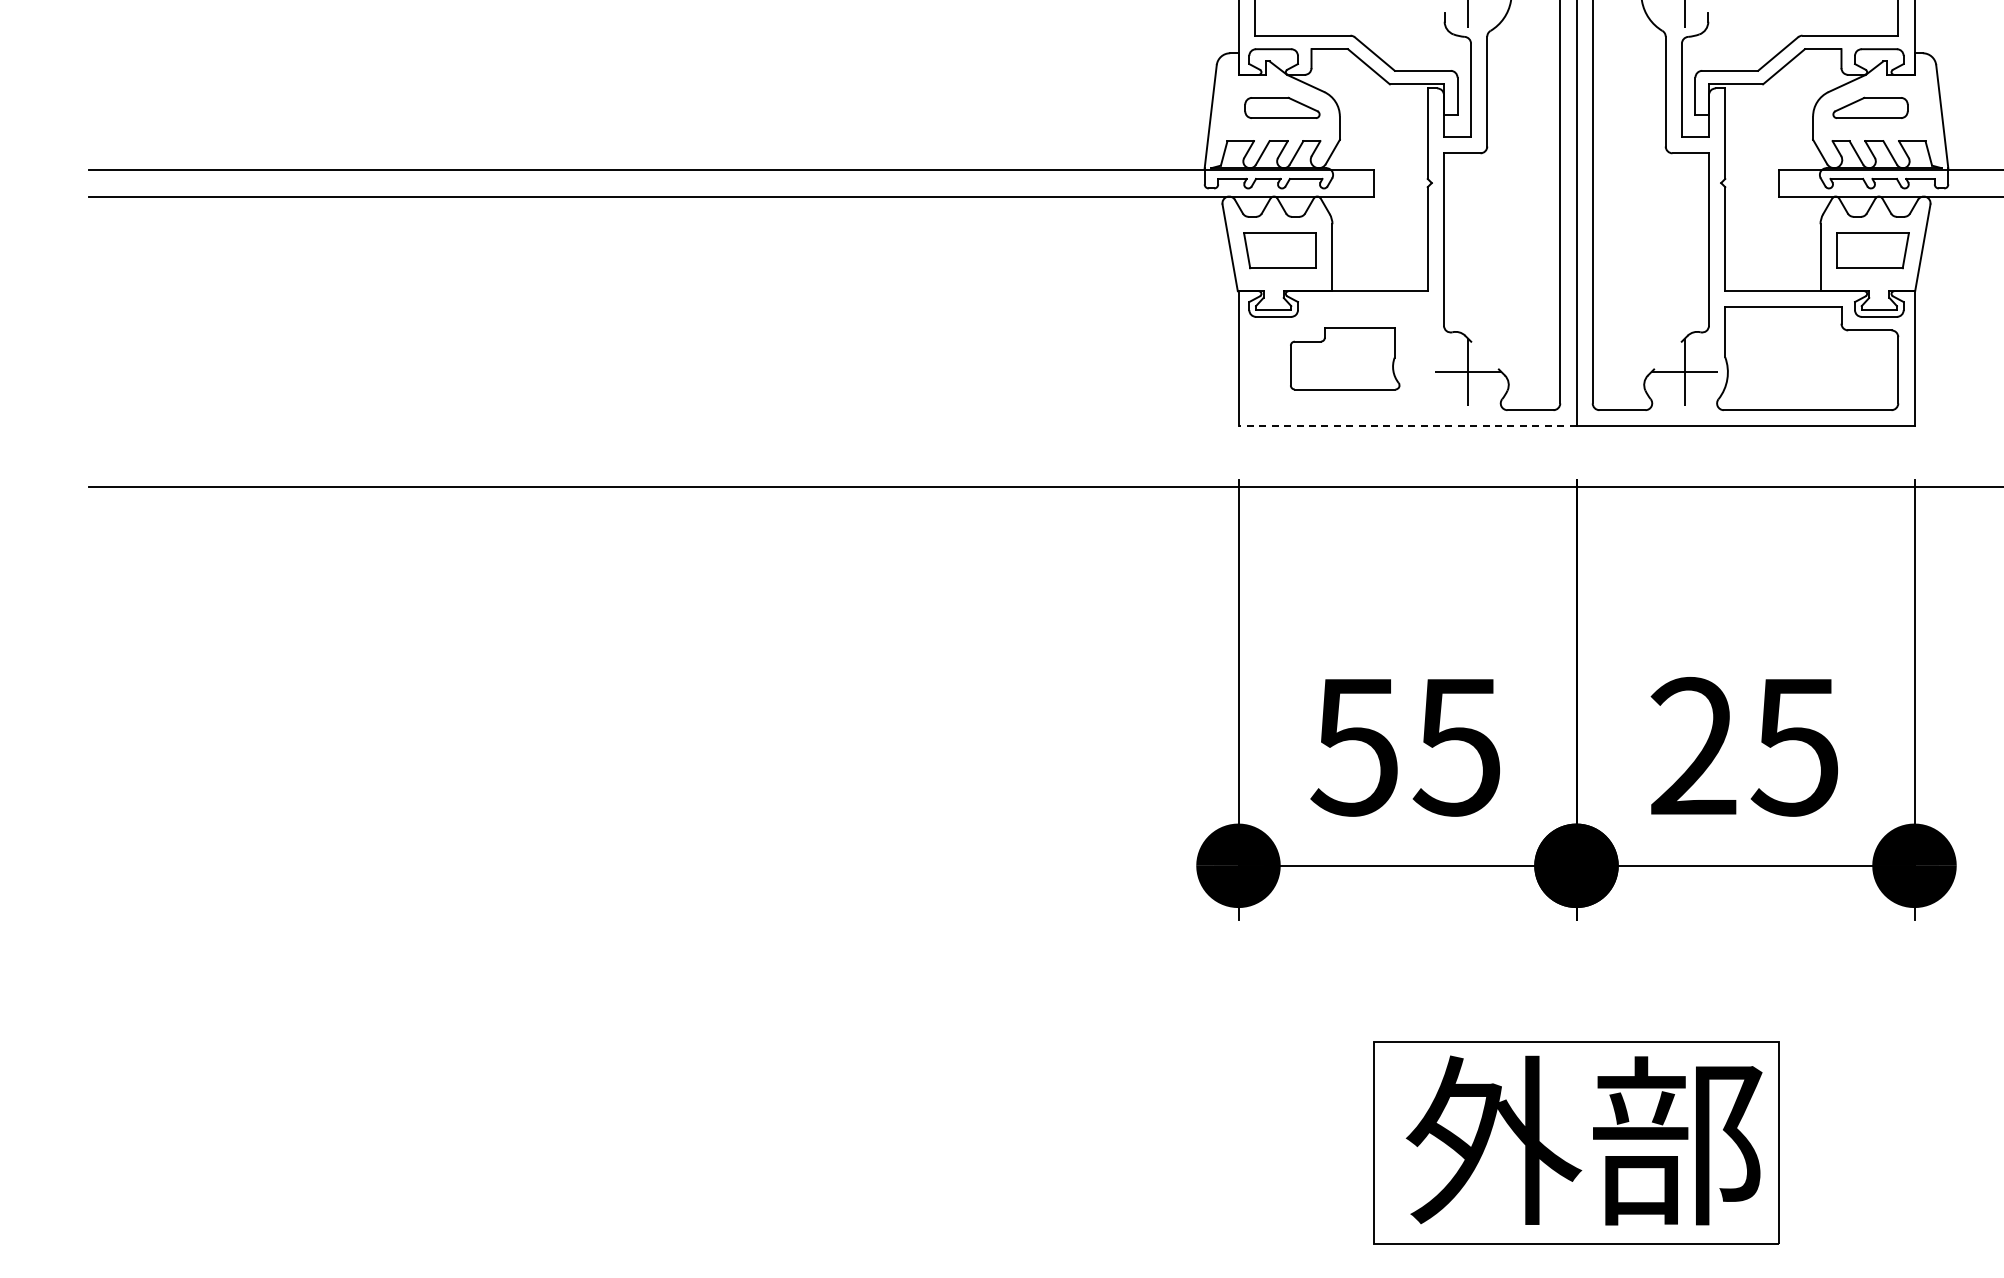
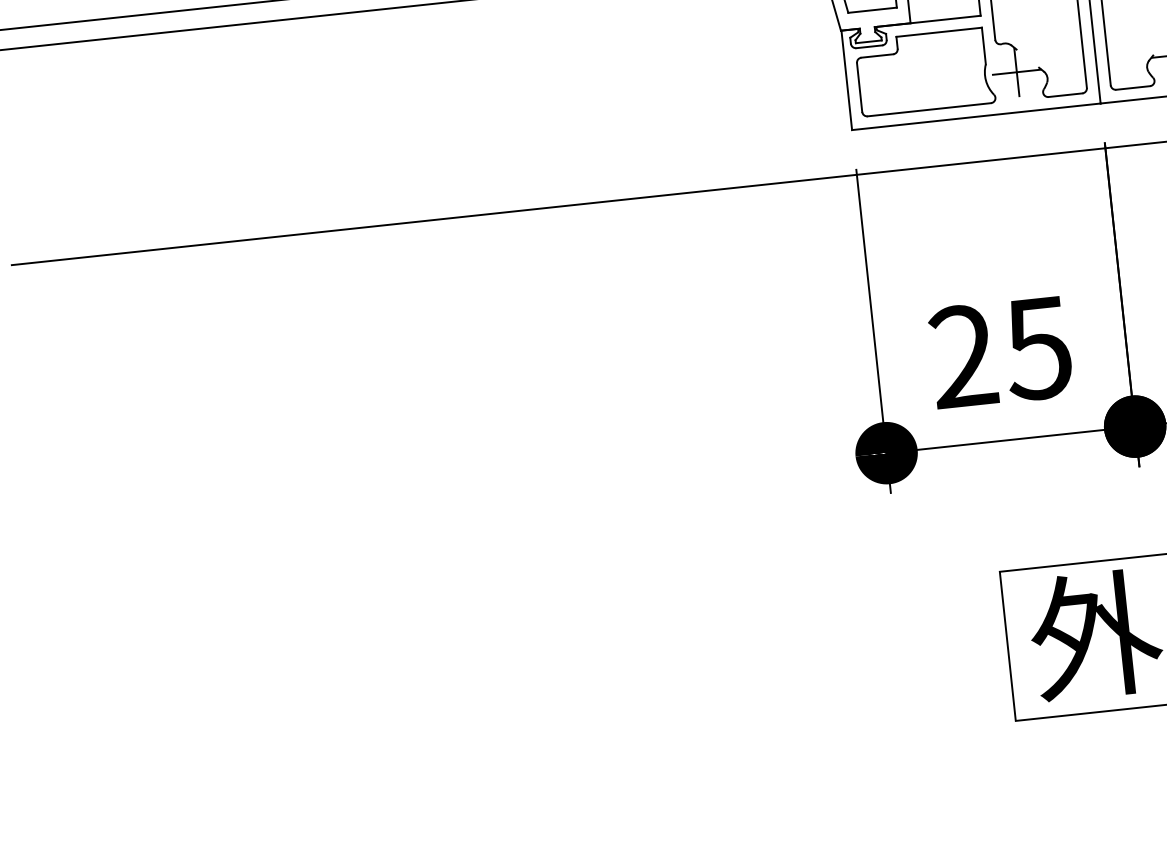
part: (1344, 358) -> (924, 71), size x1.67
line: (1407, 426) -> (976, 116), dashed -> solid
text: (1354, 746) -> (962, 356), 55 -> 25

